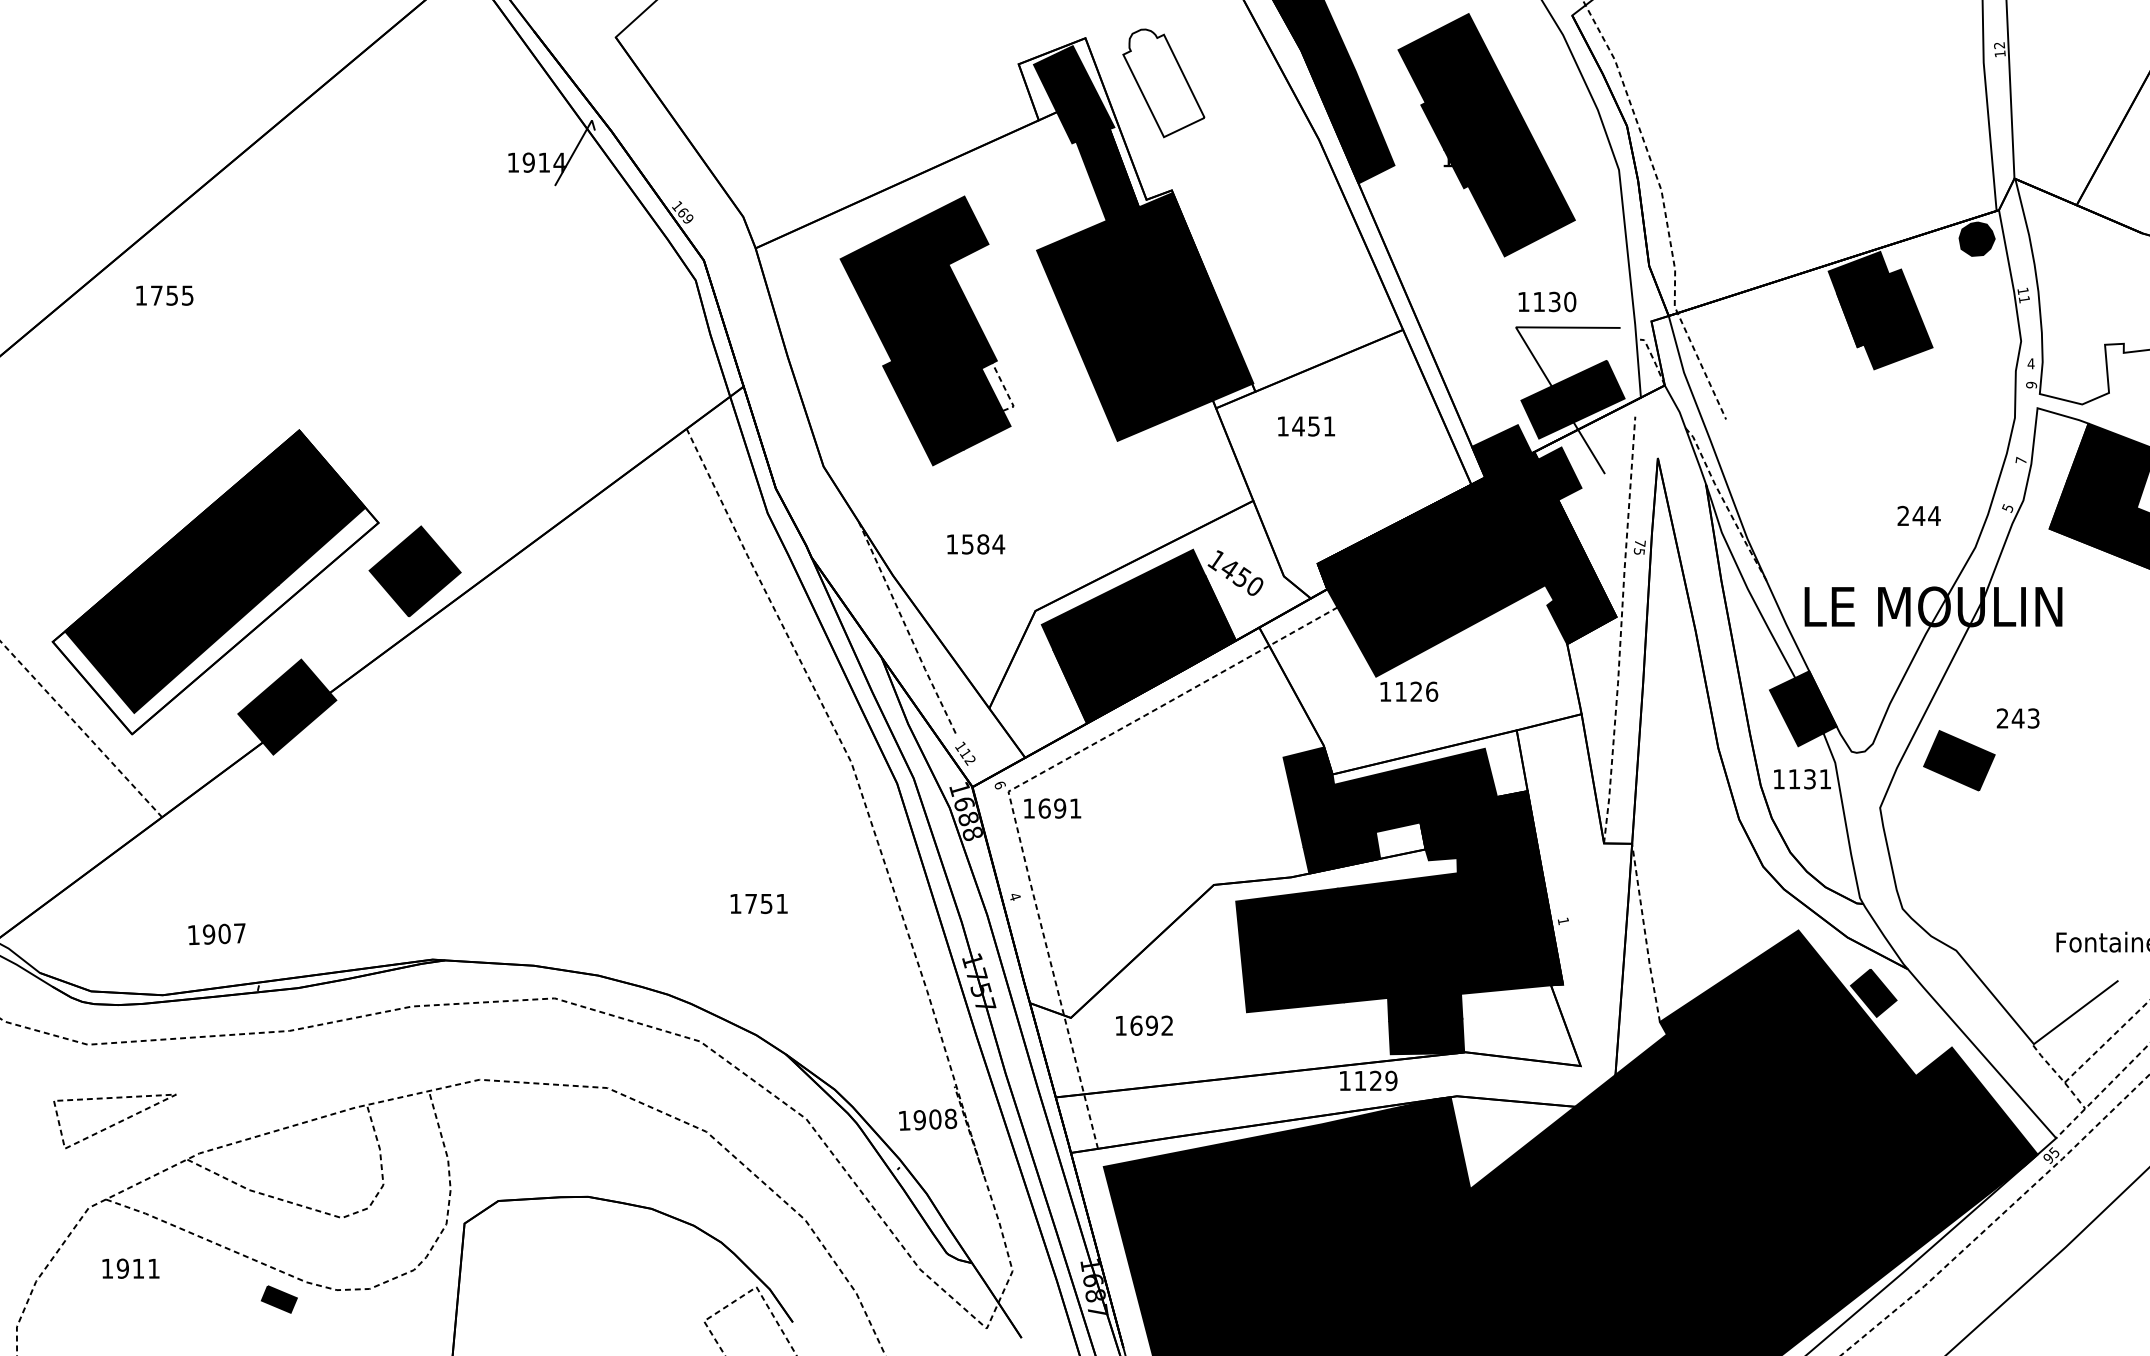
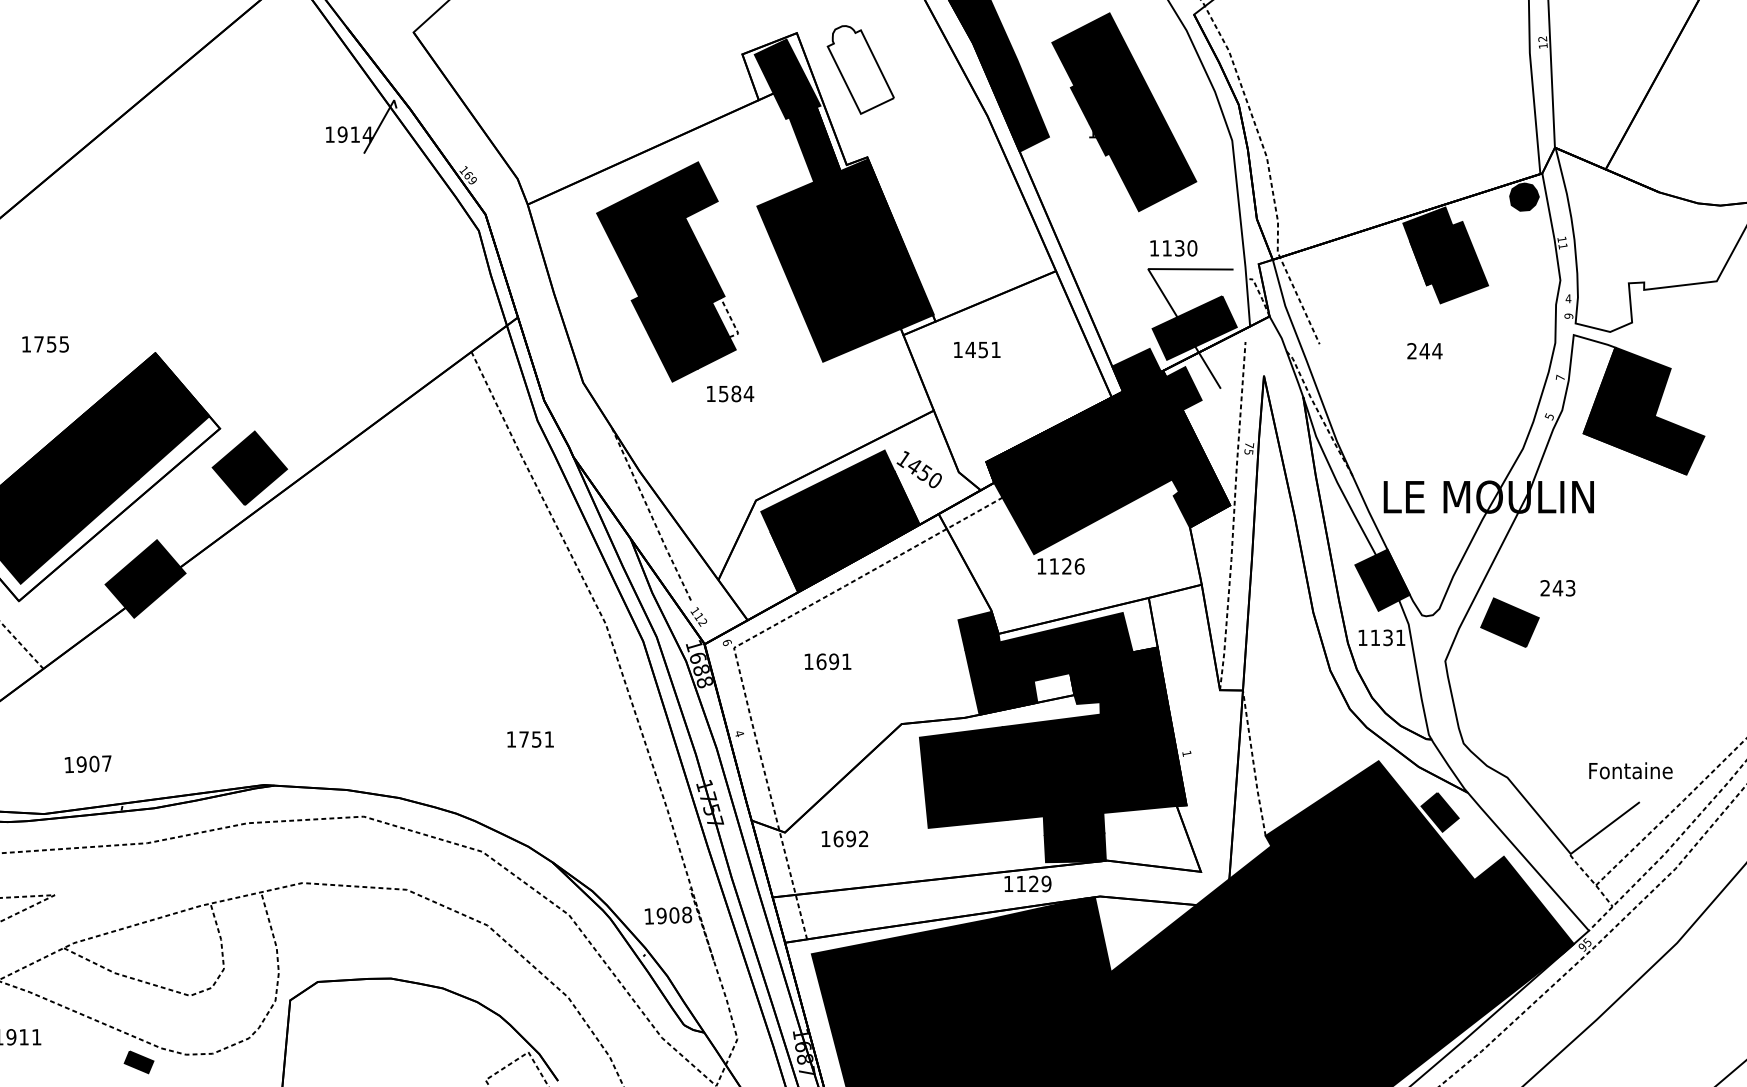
text: (164, 295) -> (45, 344), moved
text: (1918, 515) -> (1424, 350), moved
text: (976, 544) -> (730, 394), moved
text: (1052, 808) -> (827, 661), moved

